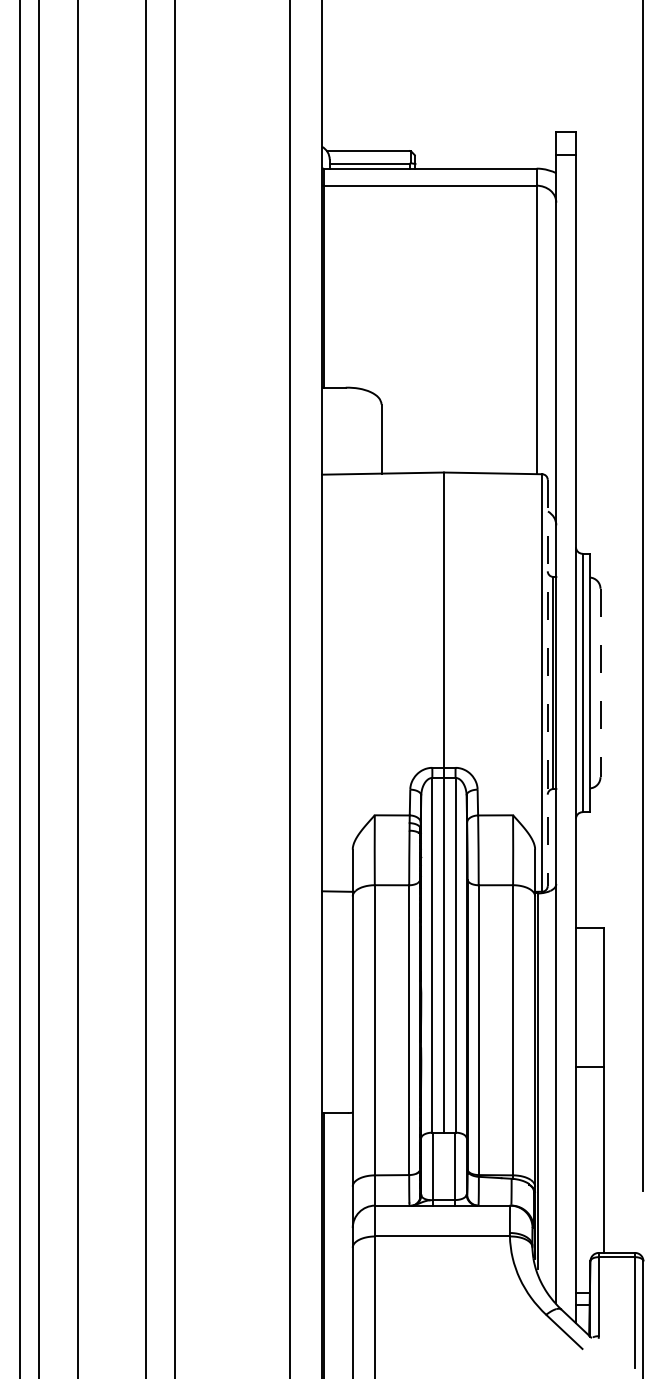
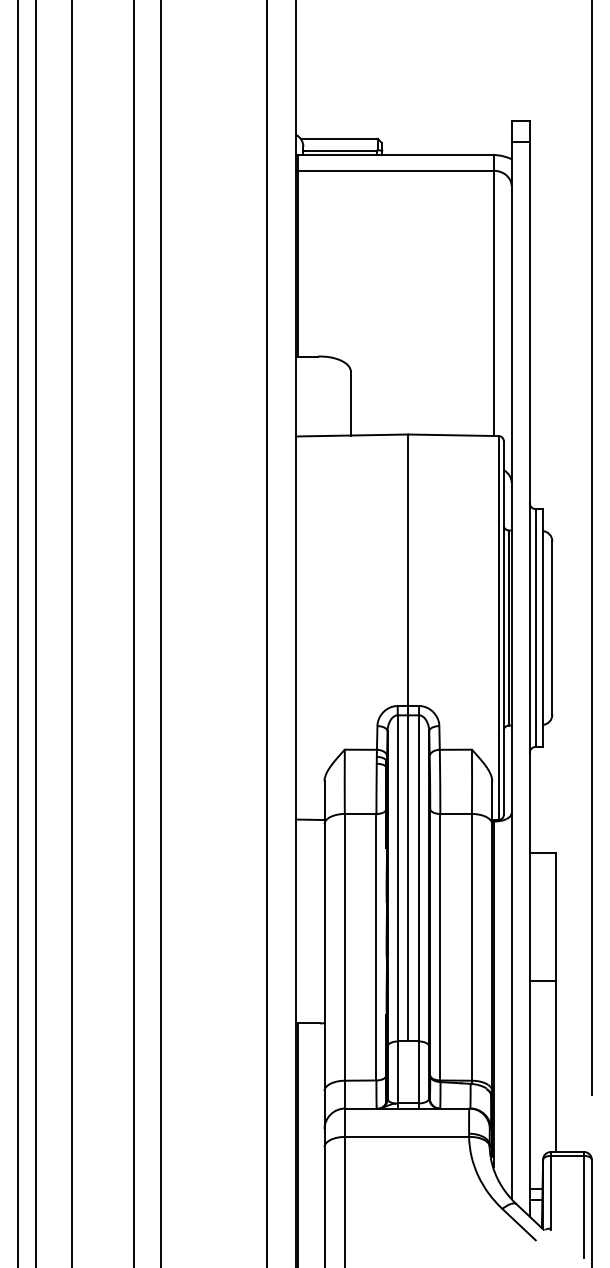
line: (547, 683) -> (503, 628), dashed -> solid
line: (600, 683) -> (552, 628), dashed -> solid

